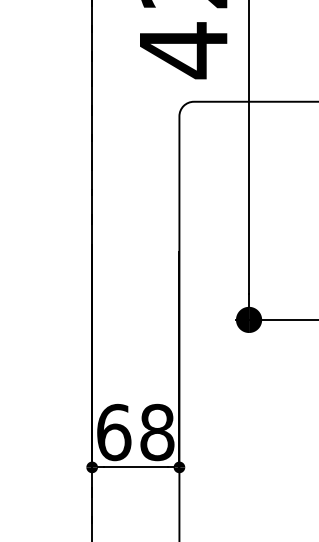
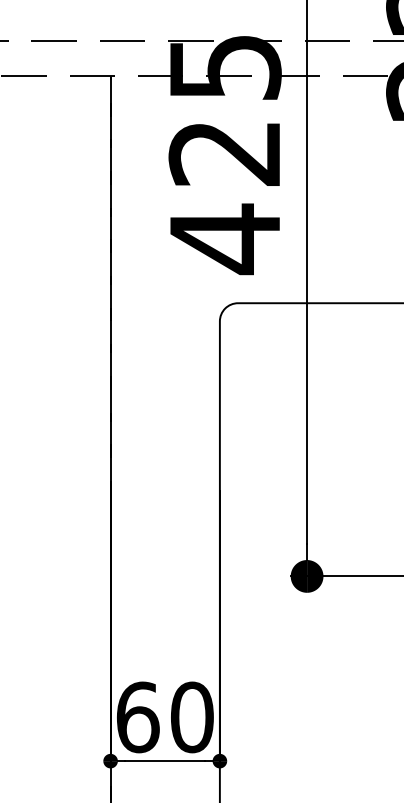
text: (157, 432) -> (192, 717), 68 -> 60

